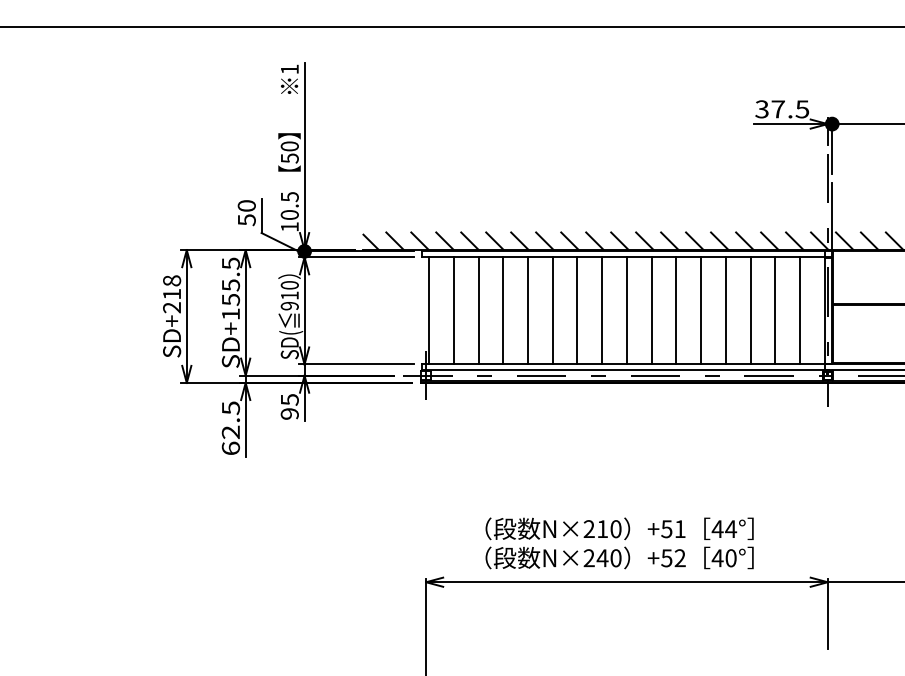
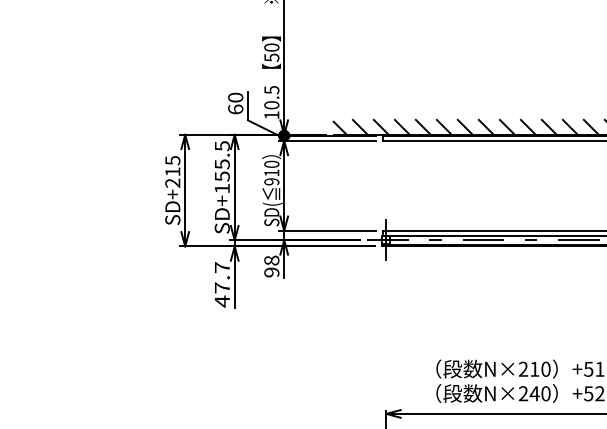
text: (246, 220) -> (235, 109), 50 -> 60
text: (172, 280) -> (173, 160), SD+218 -> SD+215
line: (429, 310) -> (389, 185), removed
line: (453, 310) -> (409, 185), removed
line: (478, 310) -> (430, 185), removed
line: (503, 310) -> (451, 185), removed
line: (528, 310) -> (472, 185), removed
line: (552, 310) -> (492, 185), removed
line: (577, 310) -> (513, 185), removed
line: (602, 310) -> (534, 185), removed
line: (626, 310) -> (554, 185), removed
line: (651, 310) -> (575, 185), removed
line: (676, 310) -> (596, 185), removed
text: (289, 399) -> (271, 260), 95 -> 98
text: (230, 428) -> (221, 284), 62.5 -> 47.7

